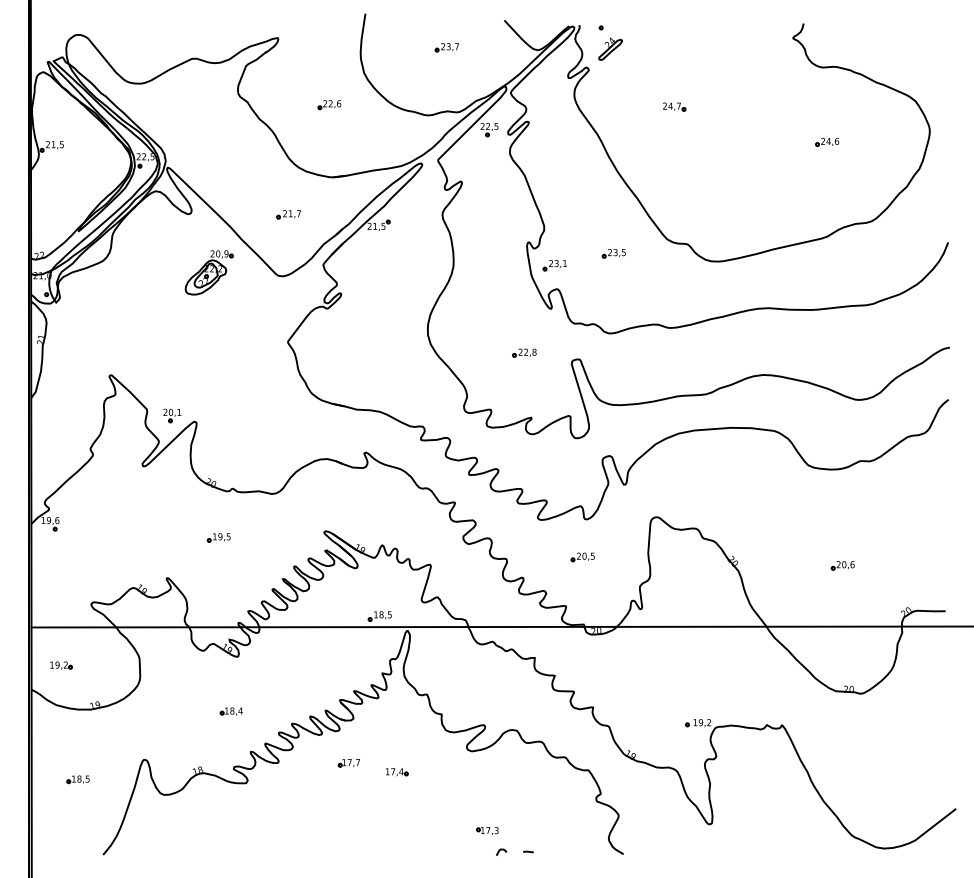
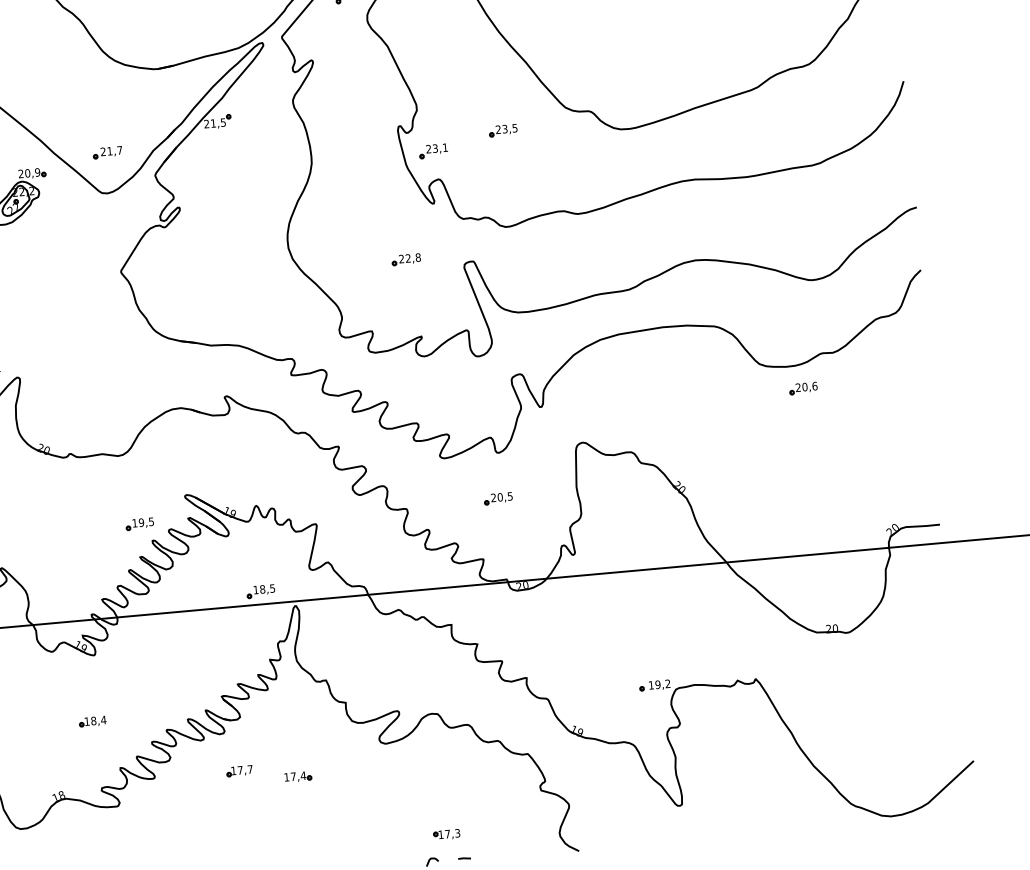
part: (288, 214) -> (107, 152), moved
part: (218, 537) -> (139, 523), moved
part: (842, 565) -> (802, 388), moved
part: (487, 830) -> (446, 834), moved

